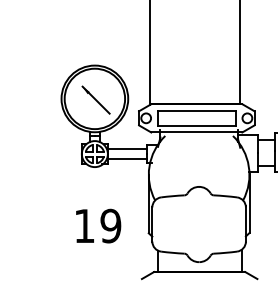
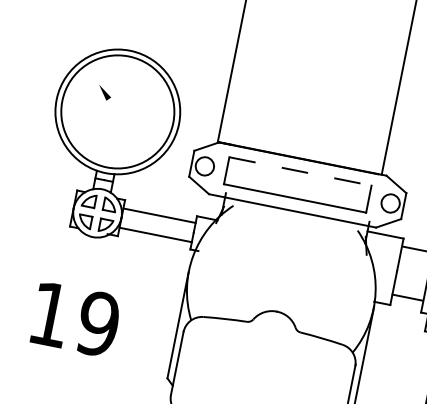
line: (95, 99) -> (118, 113), removed
line: (196, 111) -> (299, 172), solid -> dashed
text: (98, 225) -> (75, 318), moved

